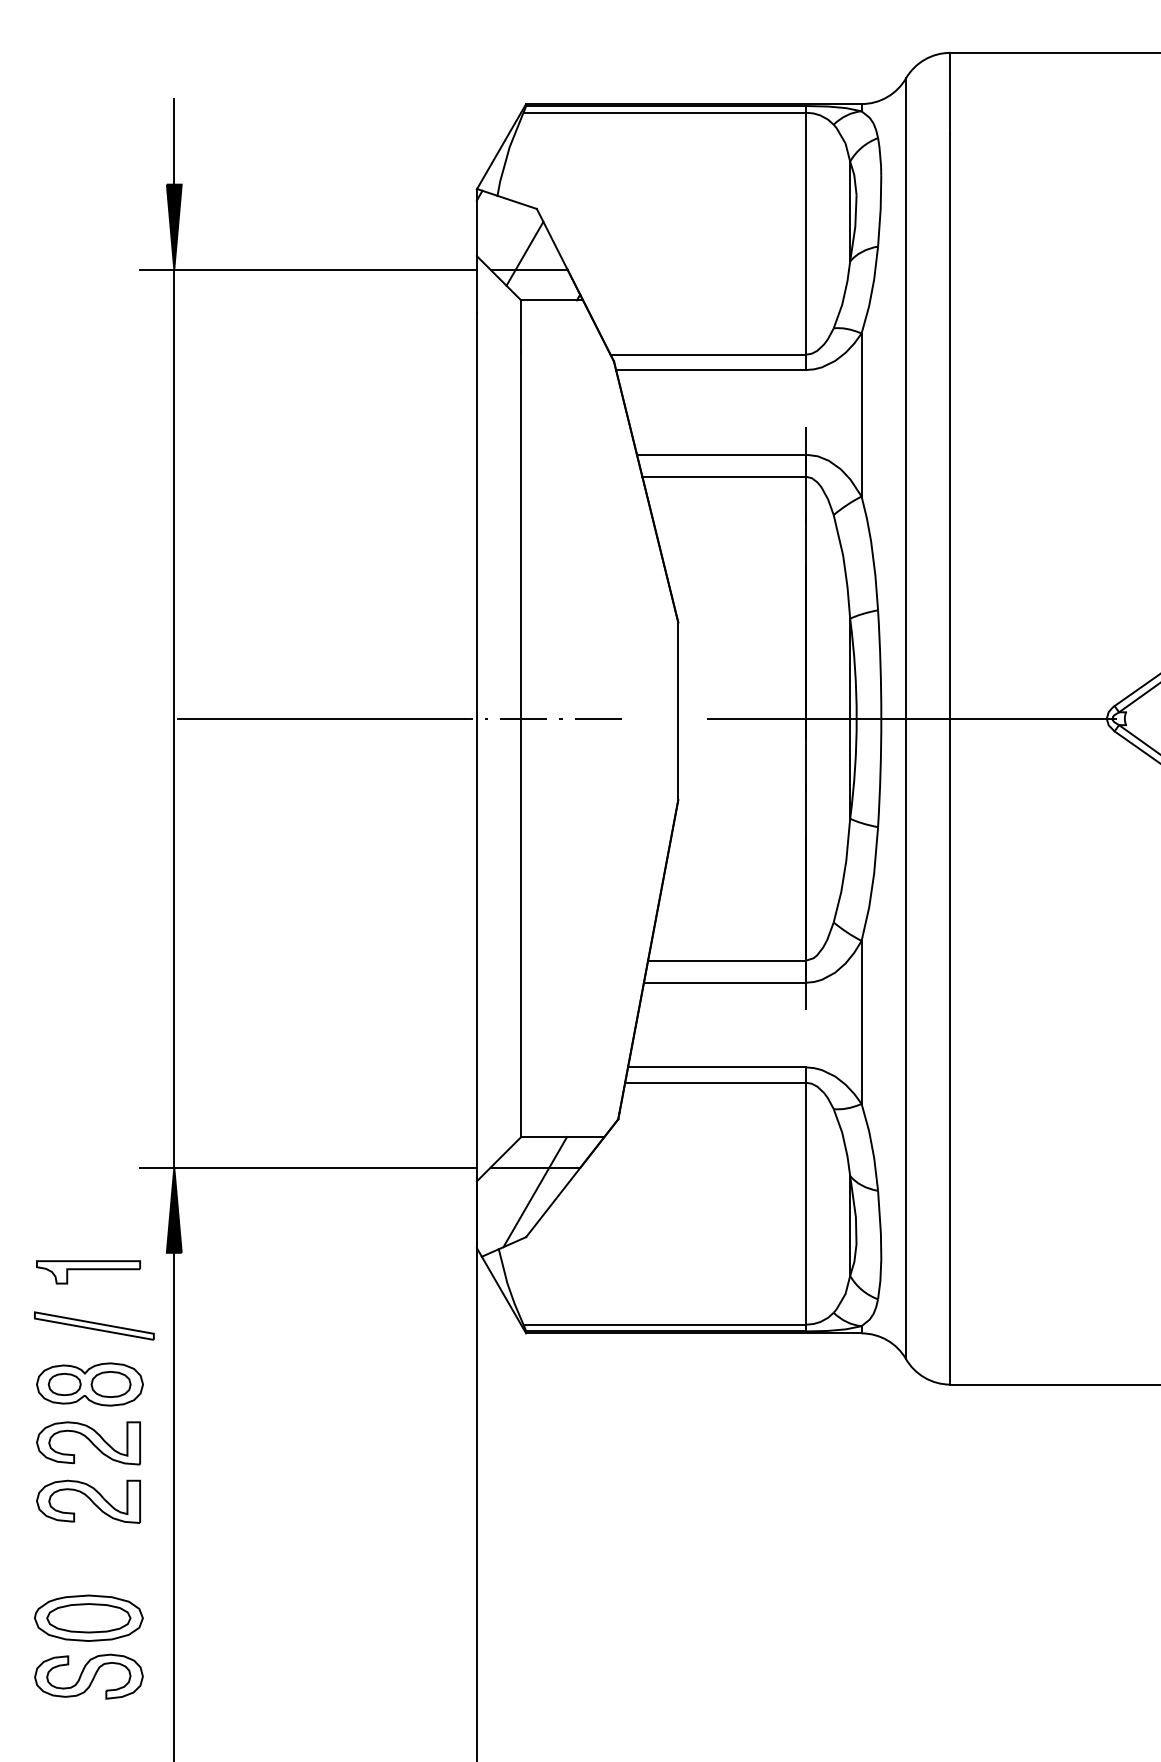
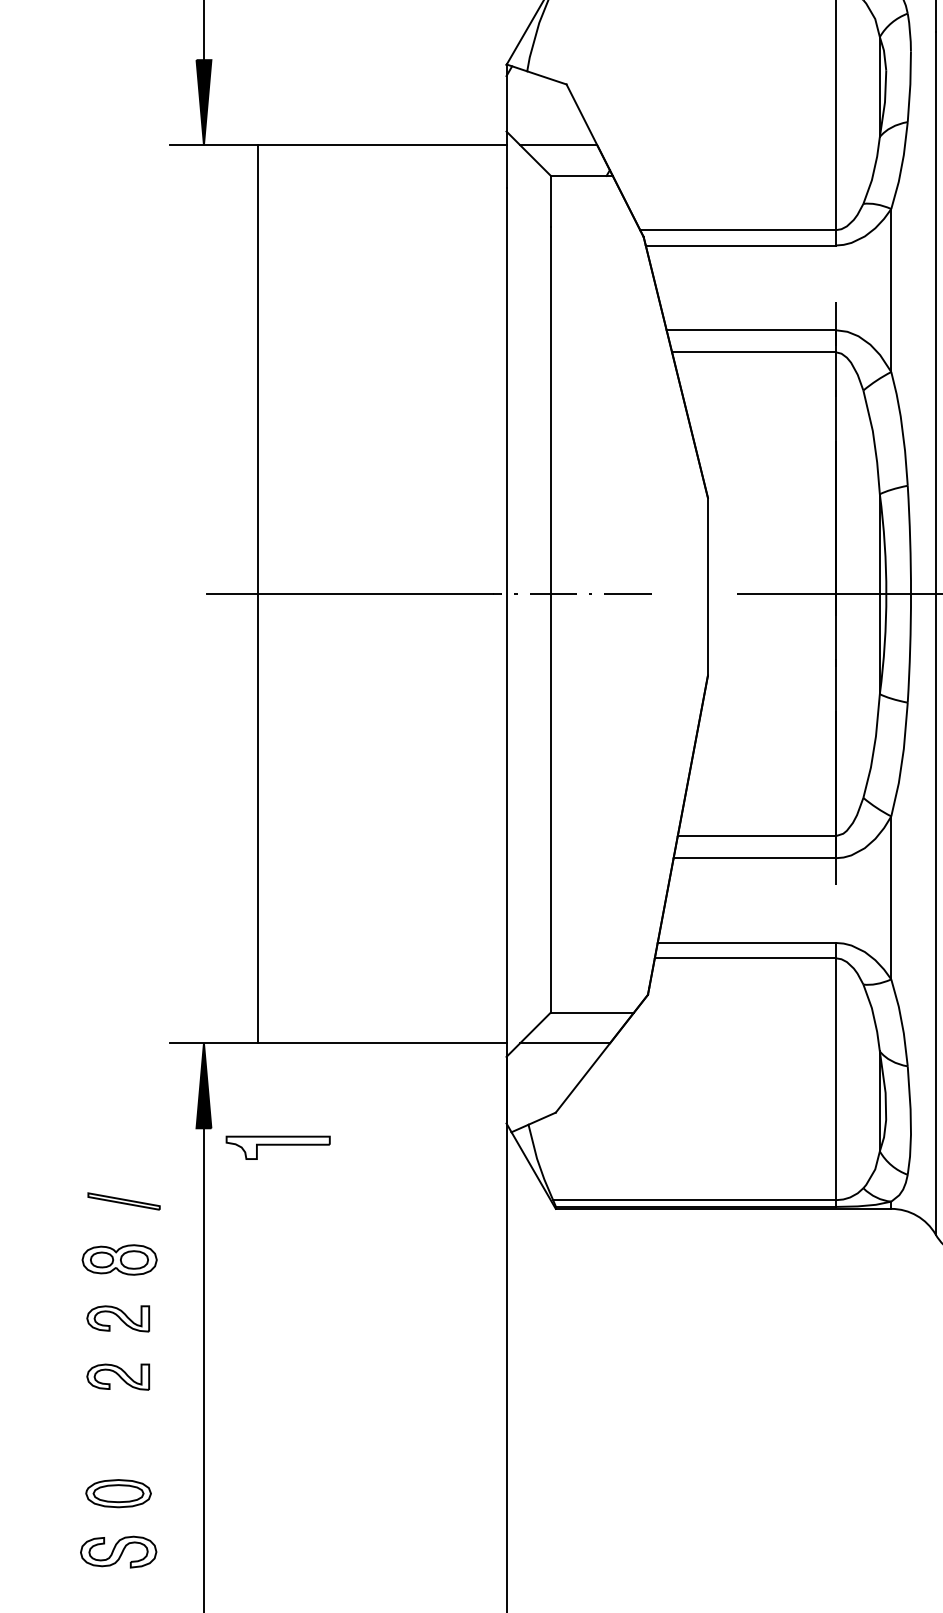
line: (524, 253) -> (554, 129), removed
line: (174, 718) -> (258, 594), moved
line: (535, 1192) -> (565, 1068), removed
part: (88, 1272) -> (278, 1148), moved
part: (94, 1325) -> (124, 1201), size x0.6
part: (89, 1384) -> (119, 1260), size x0.7
part: (88, 1443) -> (118, 1319), size x0.6
part: (88, 1501) -> (118, 1377), size x0.6
part: (88, 1617) -> (118, 1493), size x0.6
part: (88, 1676) -> (118, 1552), size x0.7

